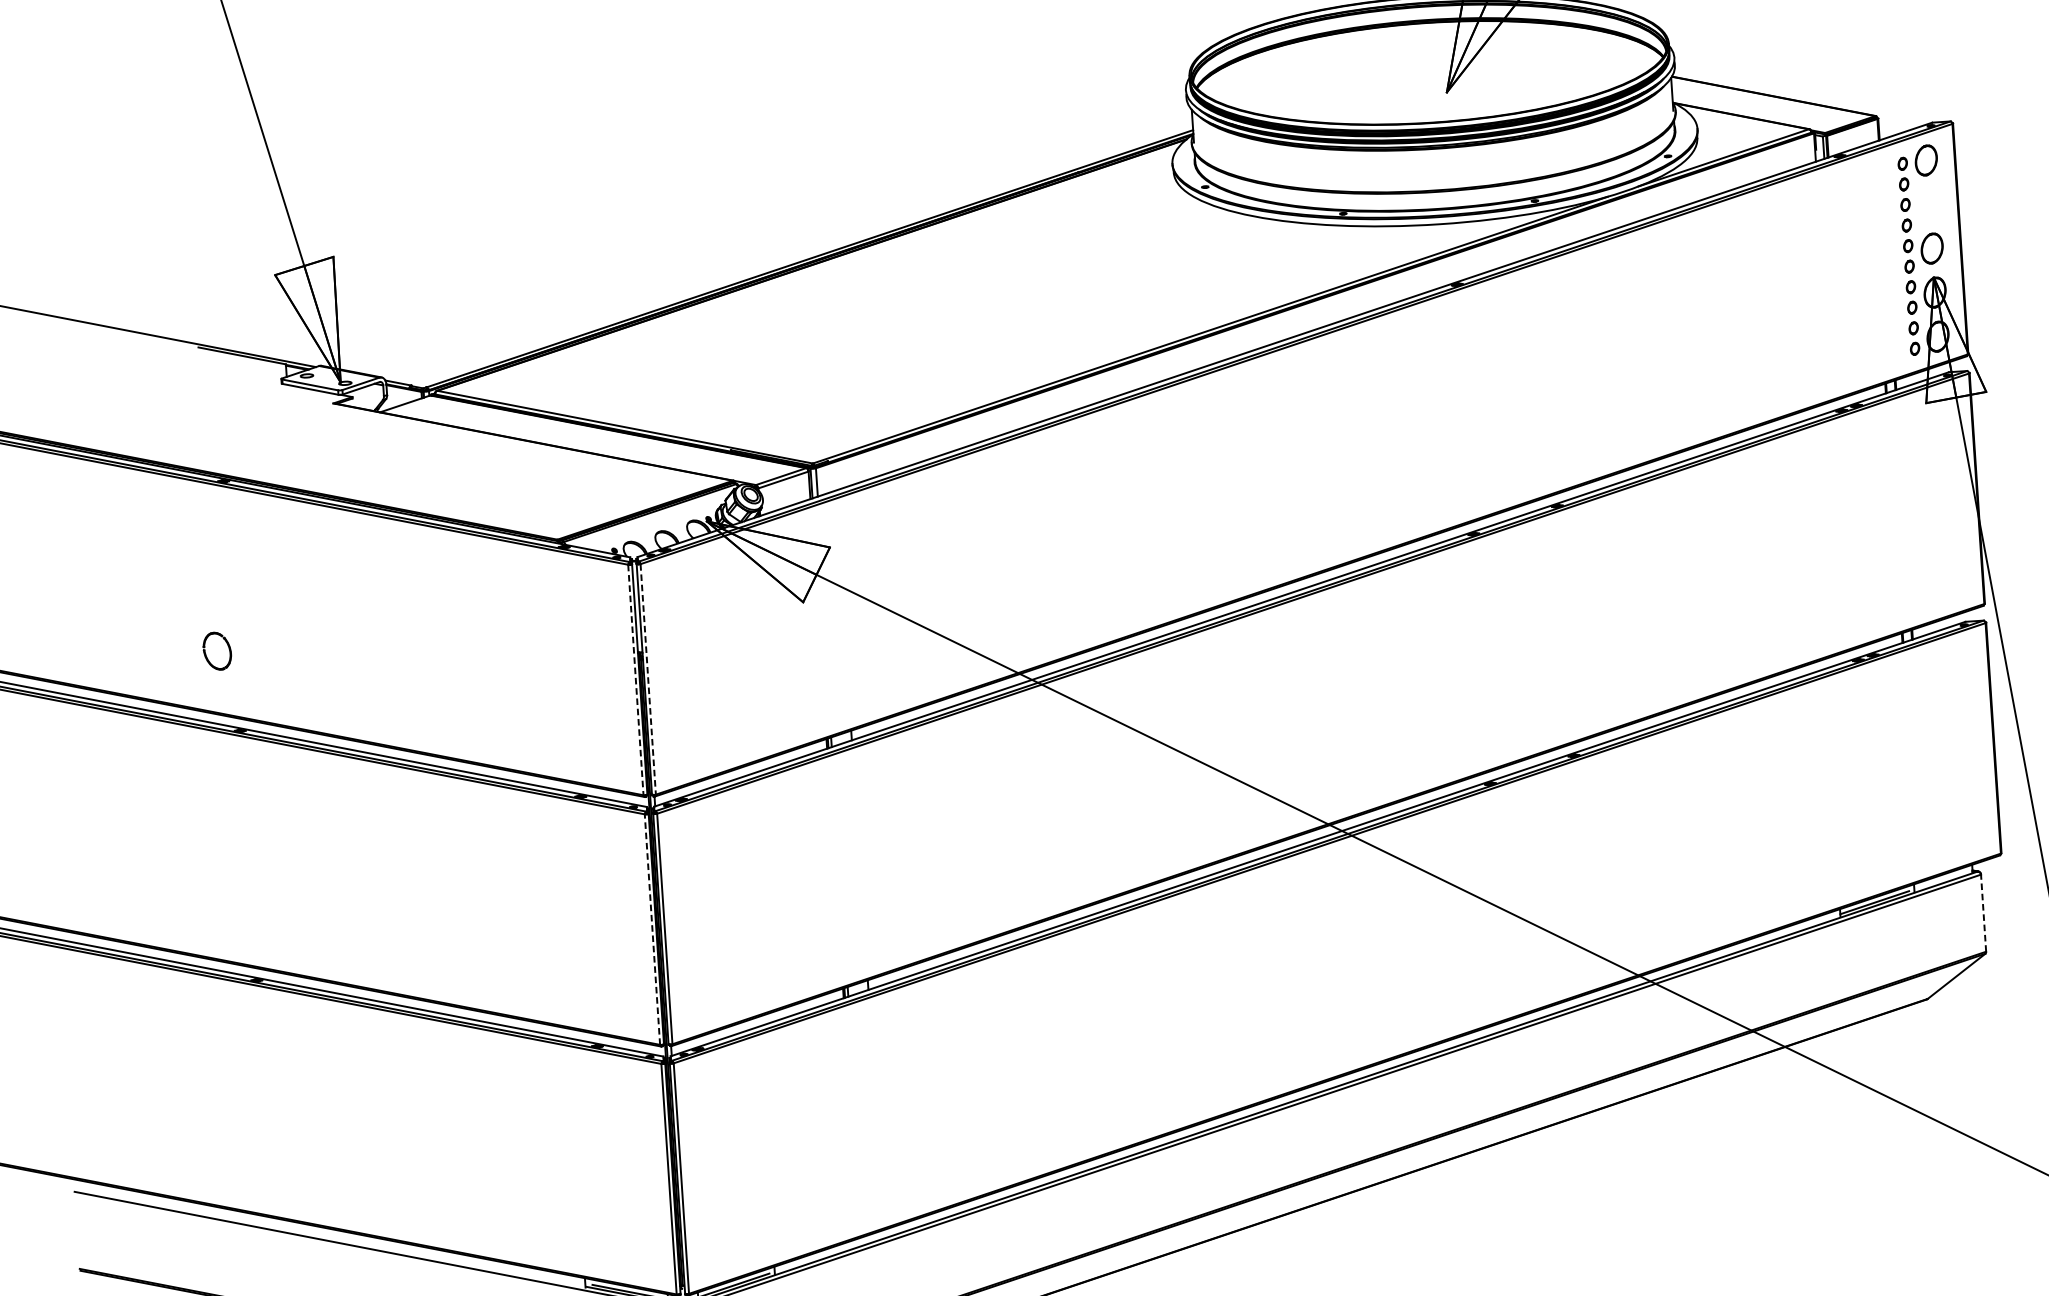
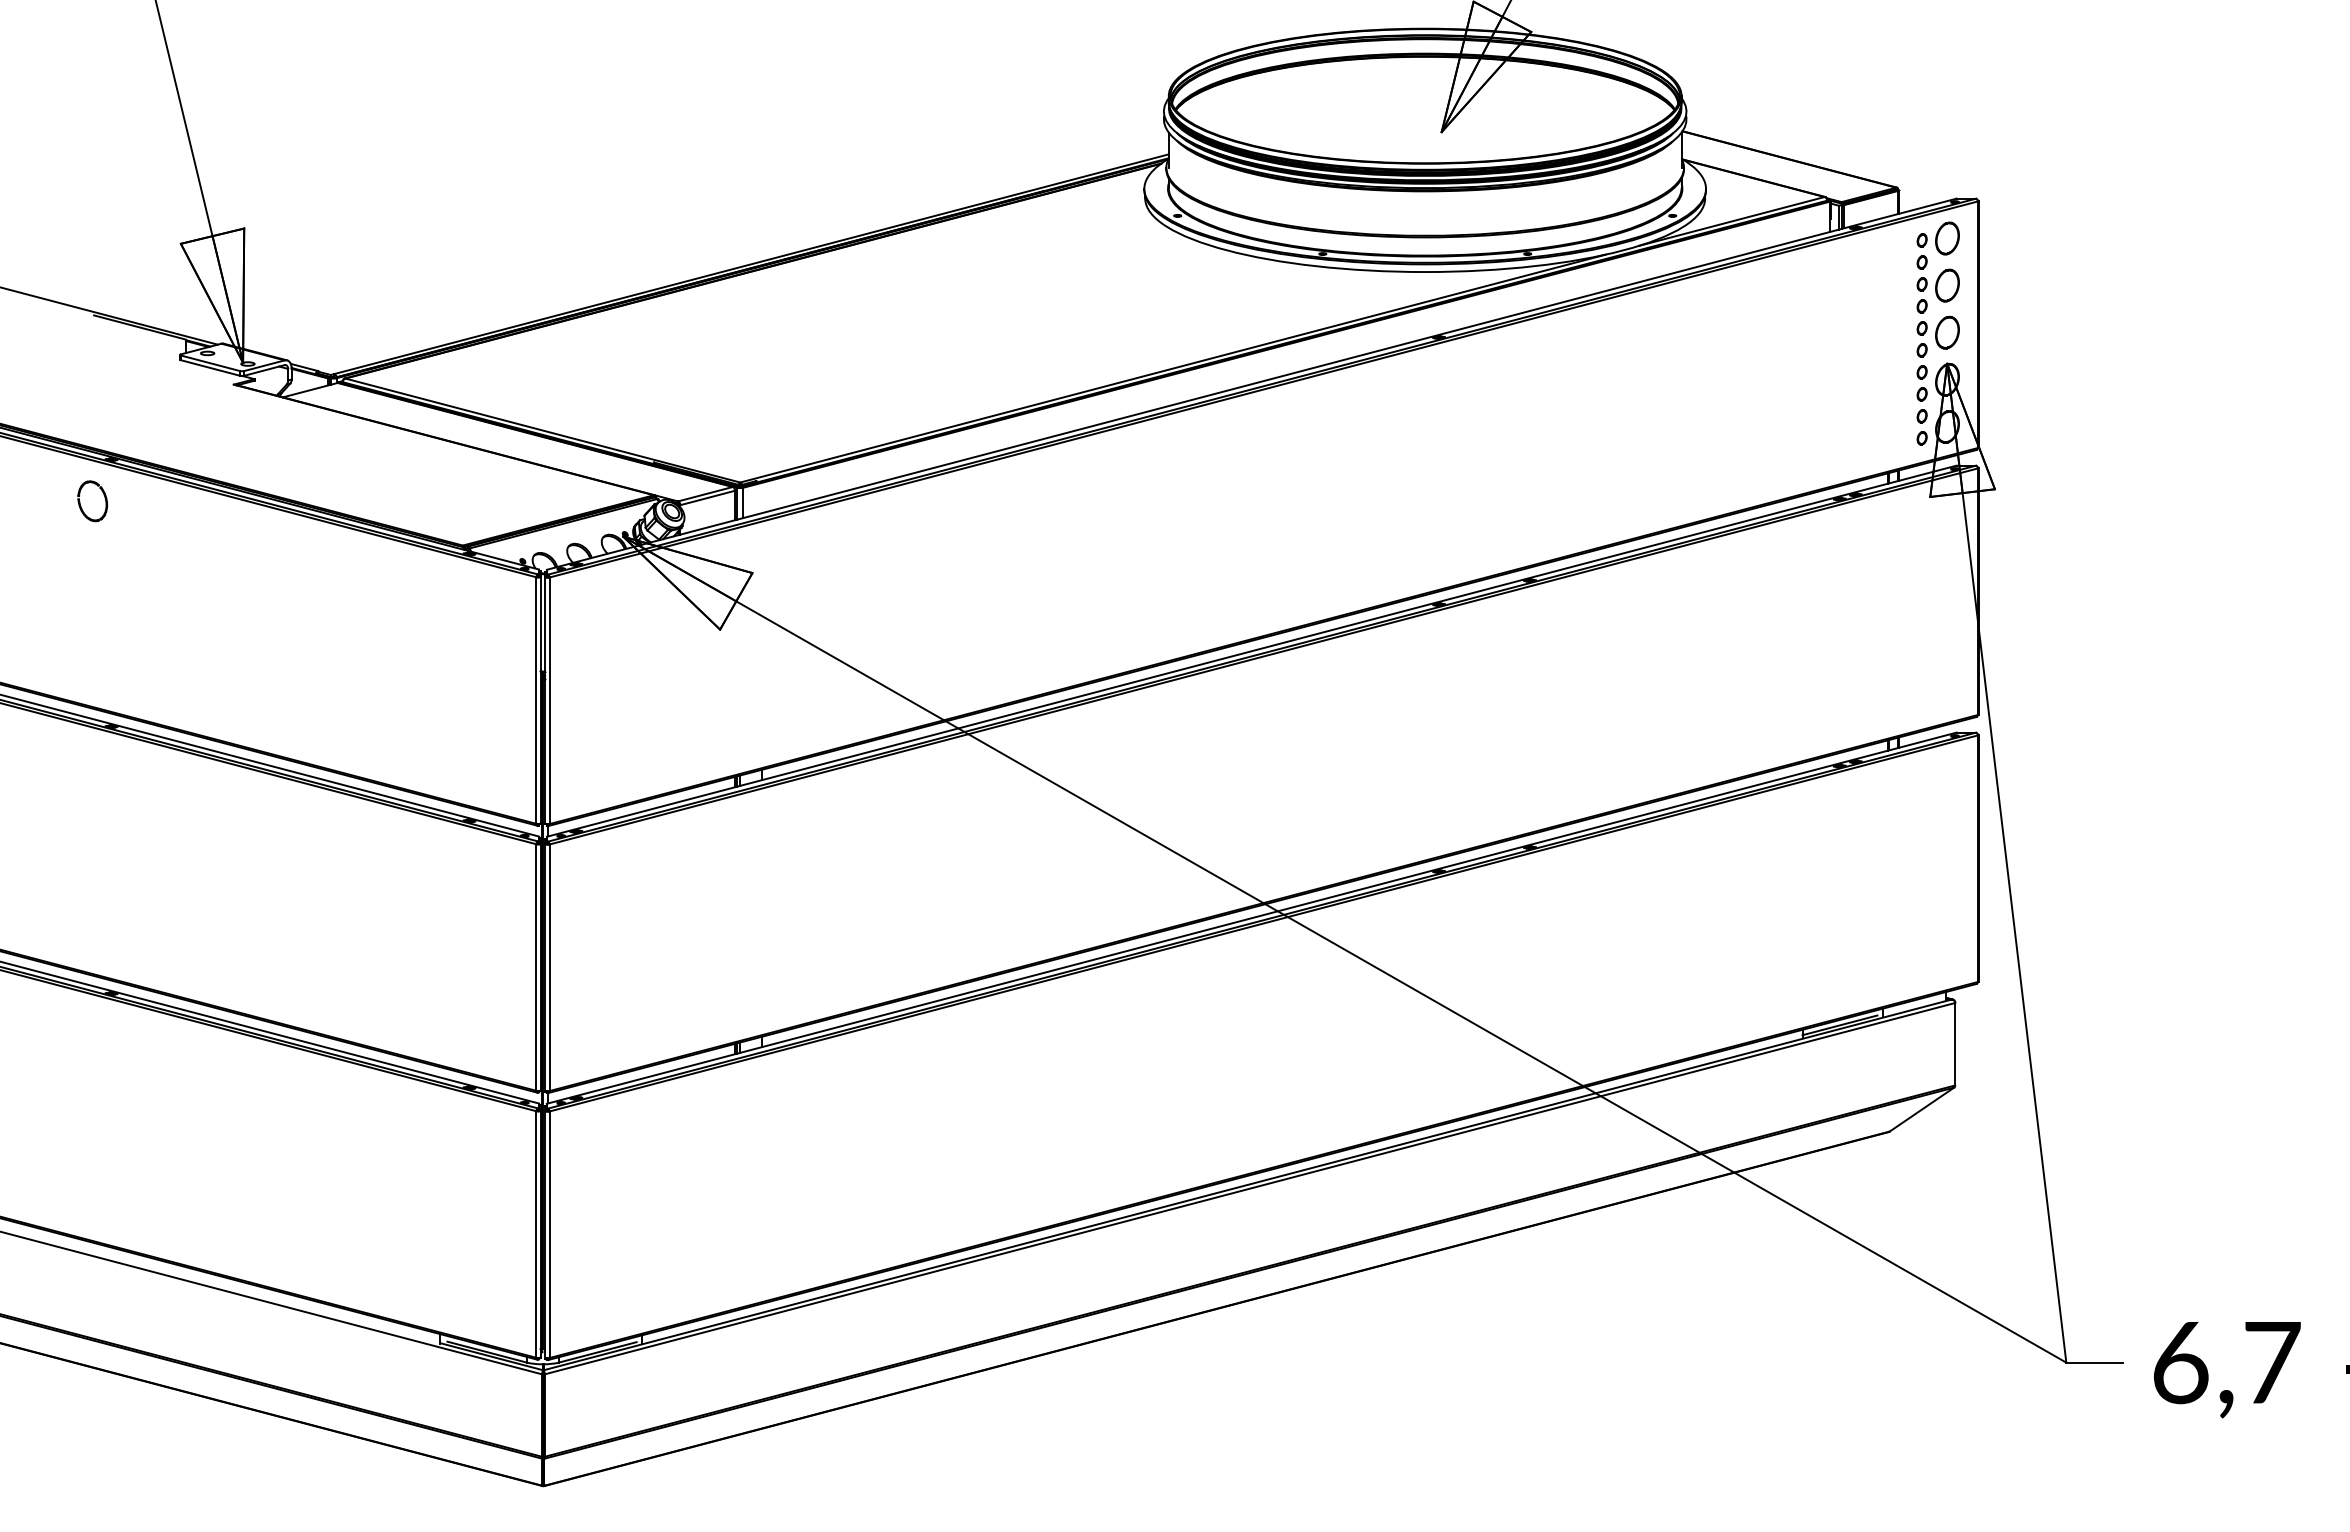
part: (1929, 204) -> (1947, 285), added
part: (217, 651) -> (92, 501), moved
line: (636, 680) -> (536, 701), dashed -> solid
line: (648, 680) -> (549, 701), dashed -> solid
line: (1983, 912) -> (1955, 1043), dashed -> solid
line: (652, 929) -> (536, 967), dashed -> solid

